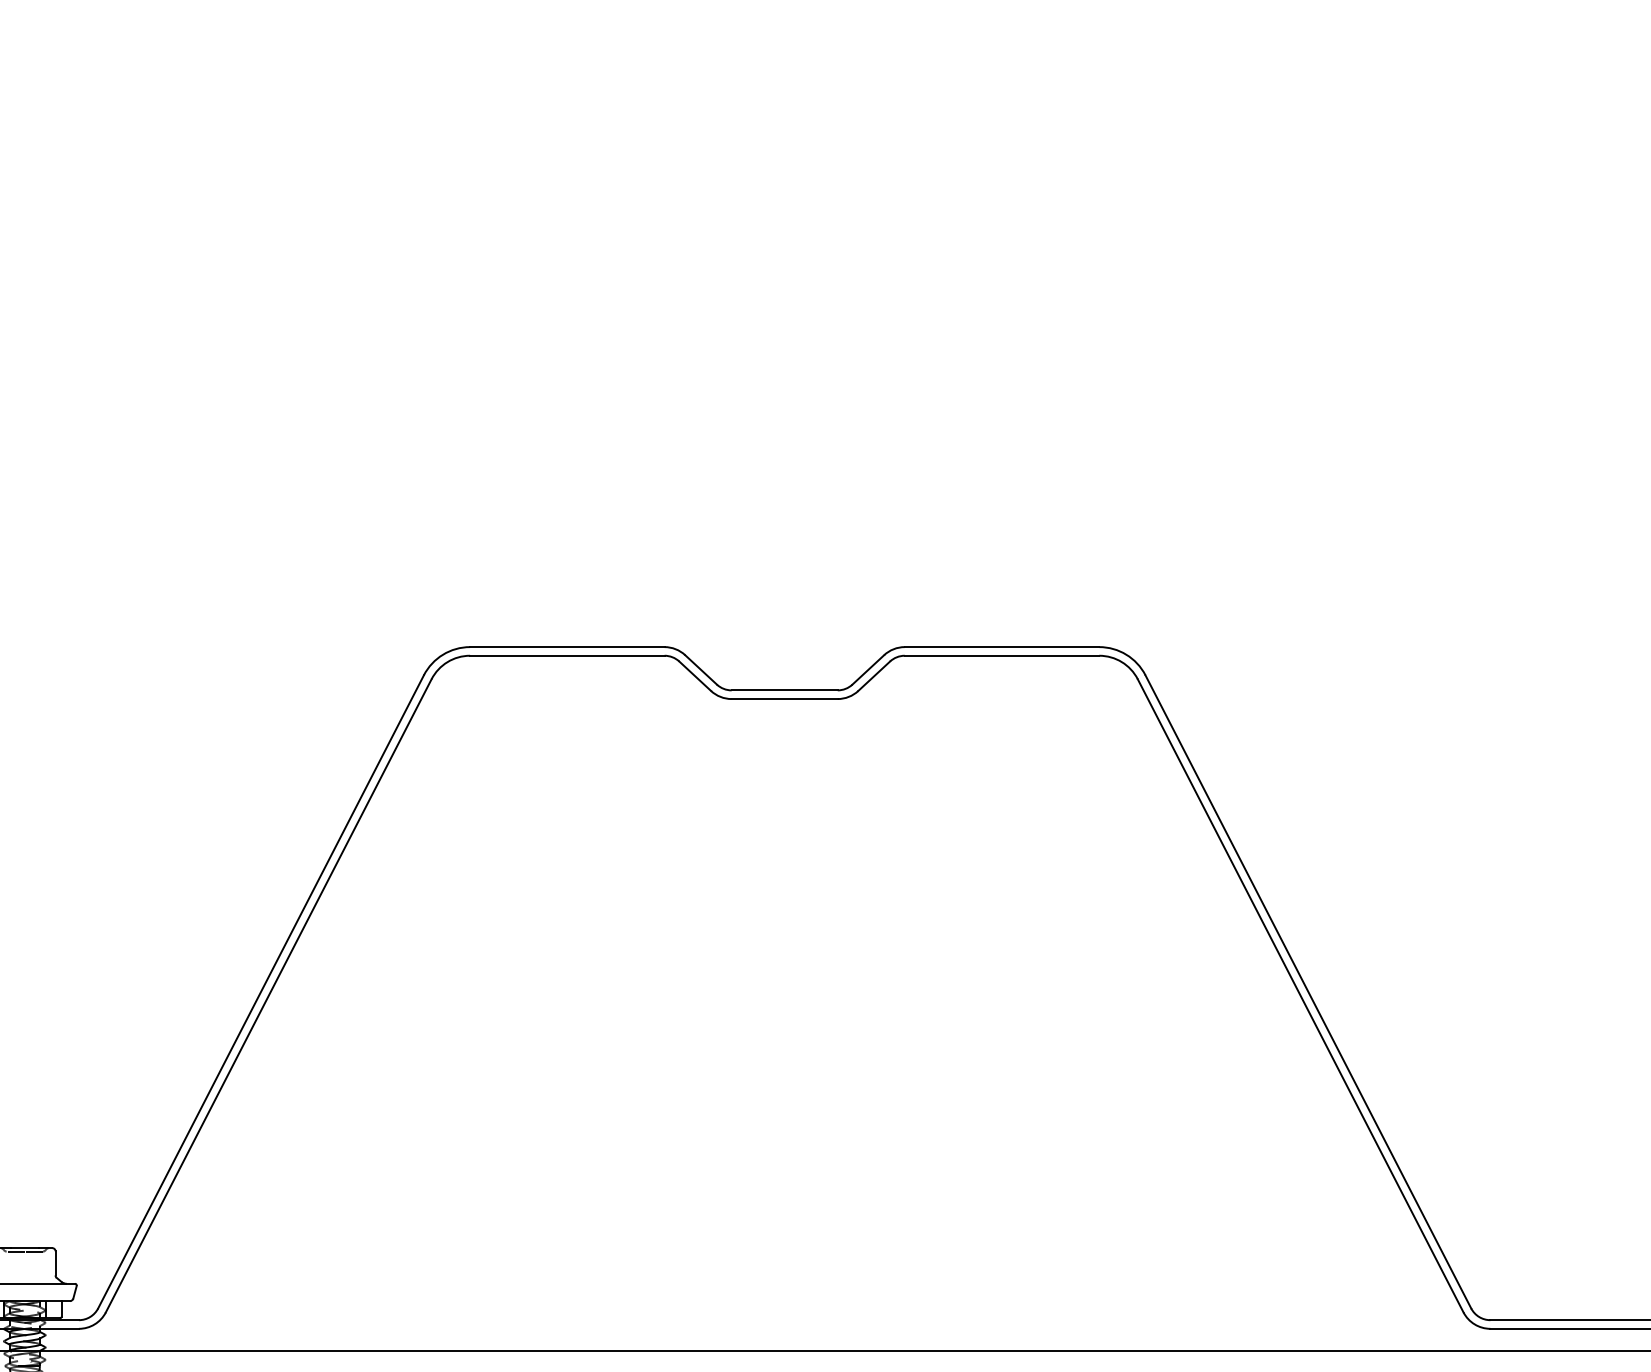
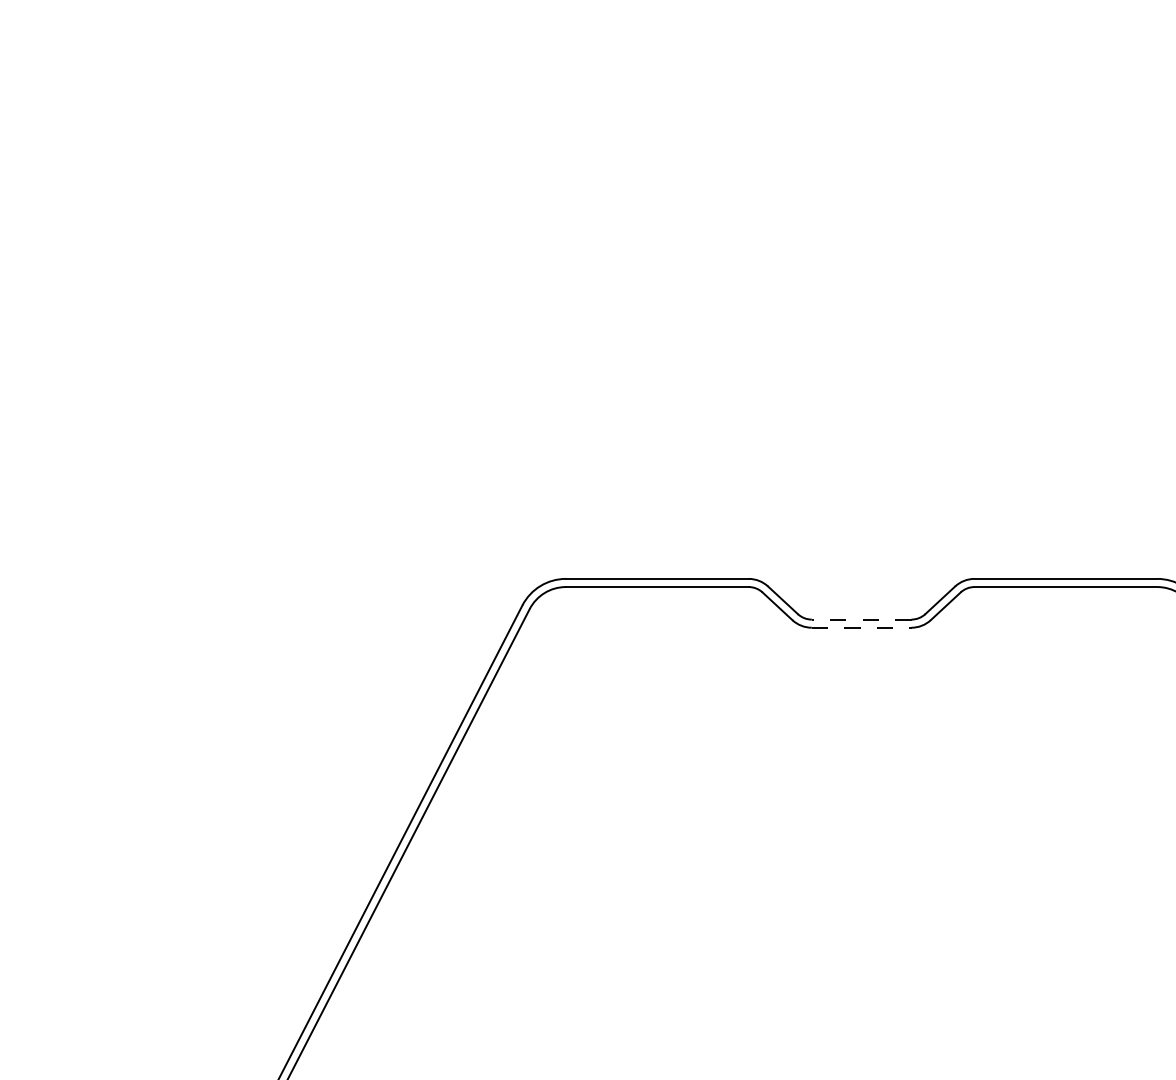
line: (784, 690) -> (861, 619), solid -> dashed
line: (785, 699) -> (862, 628), solid -> dashed

